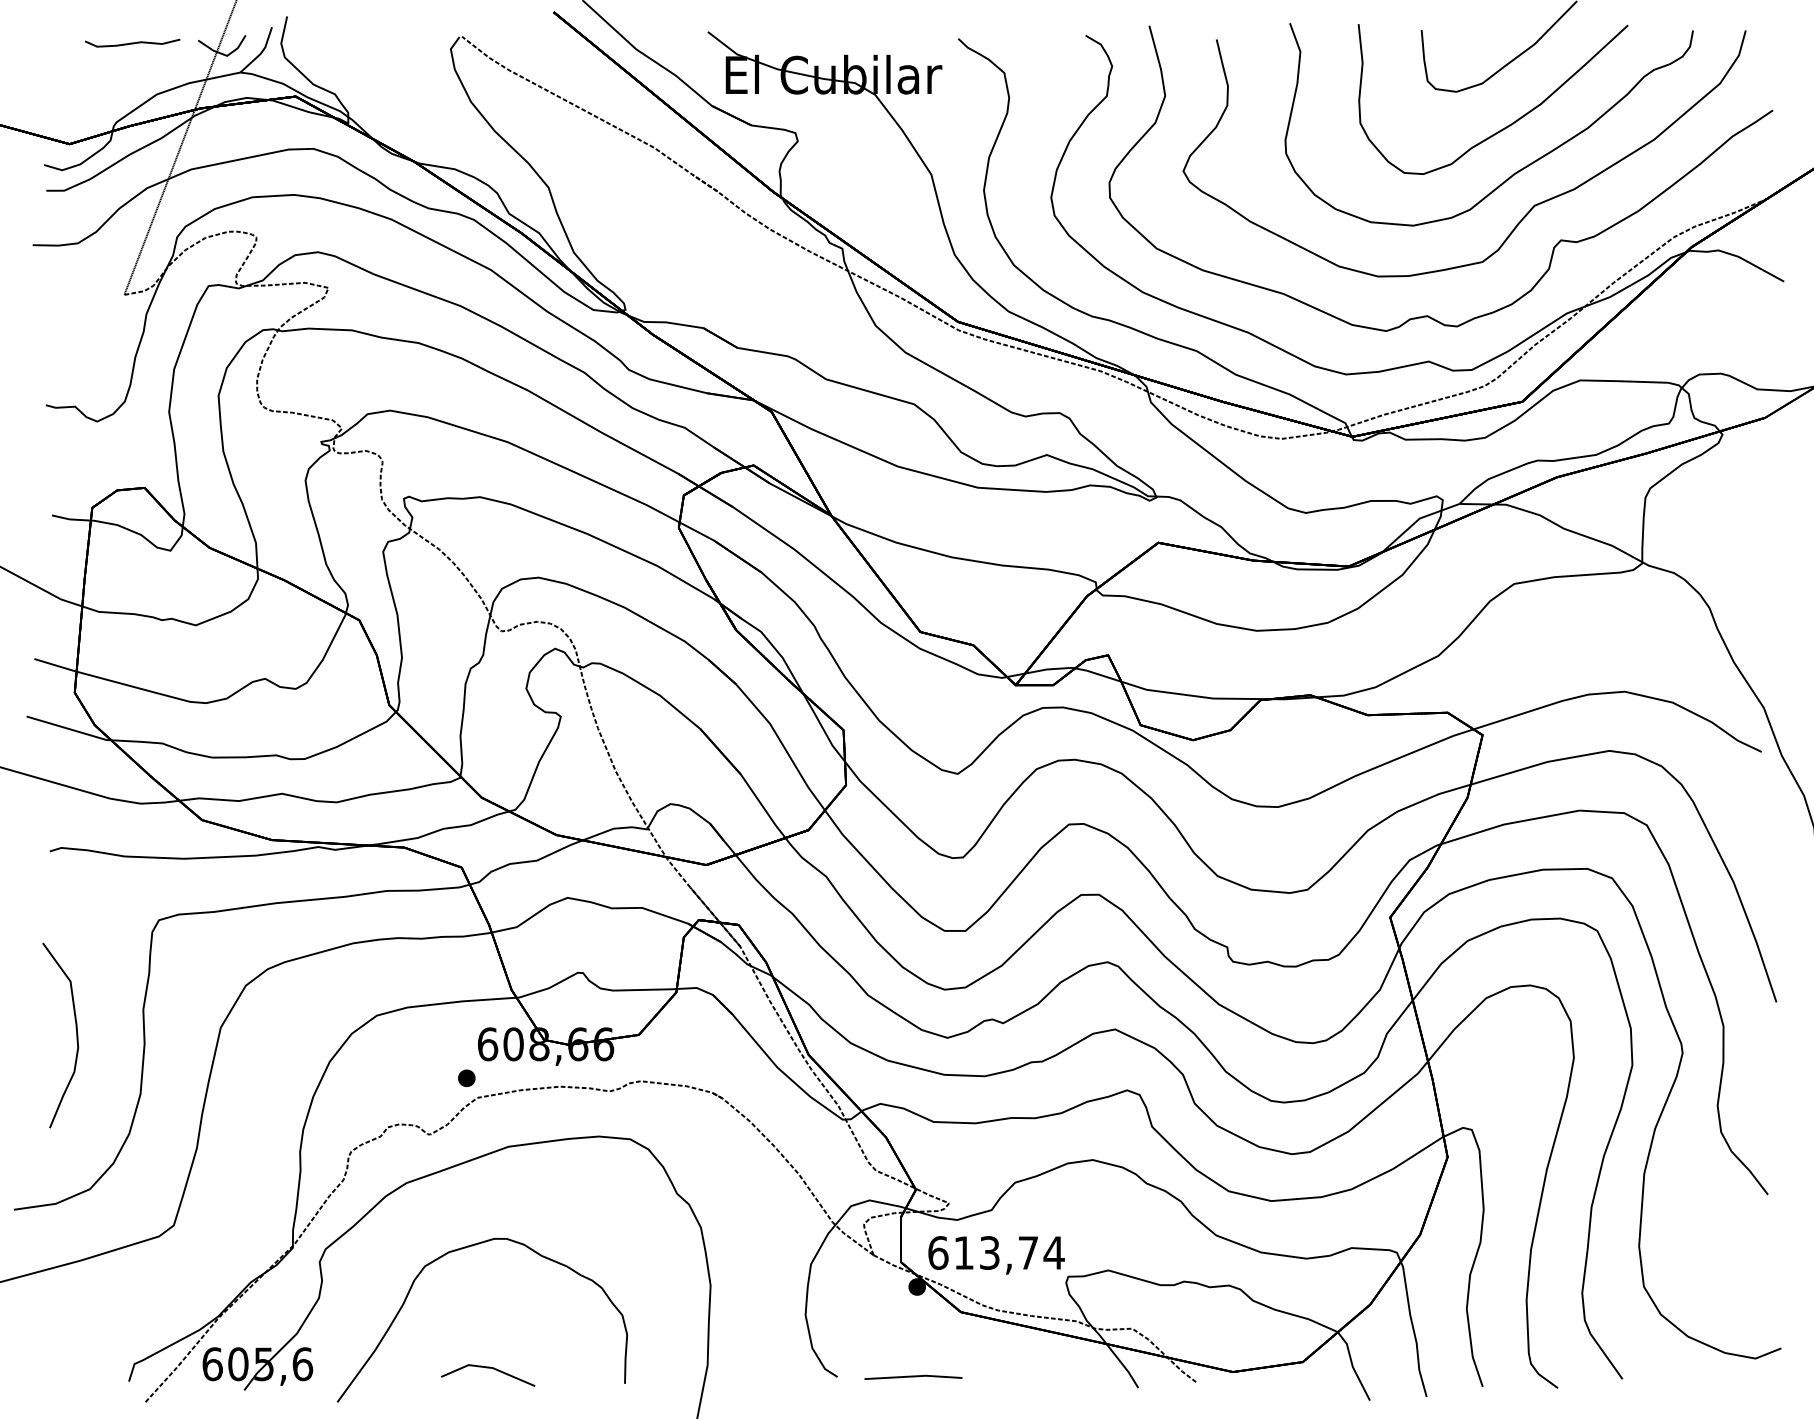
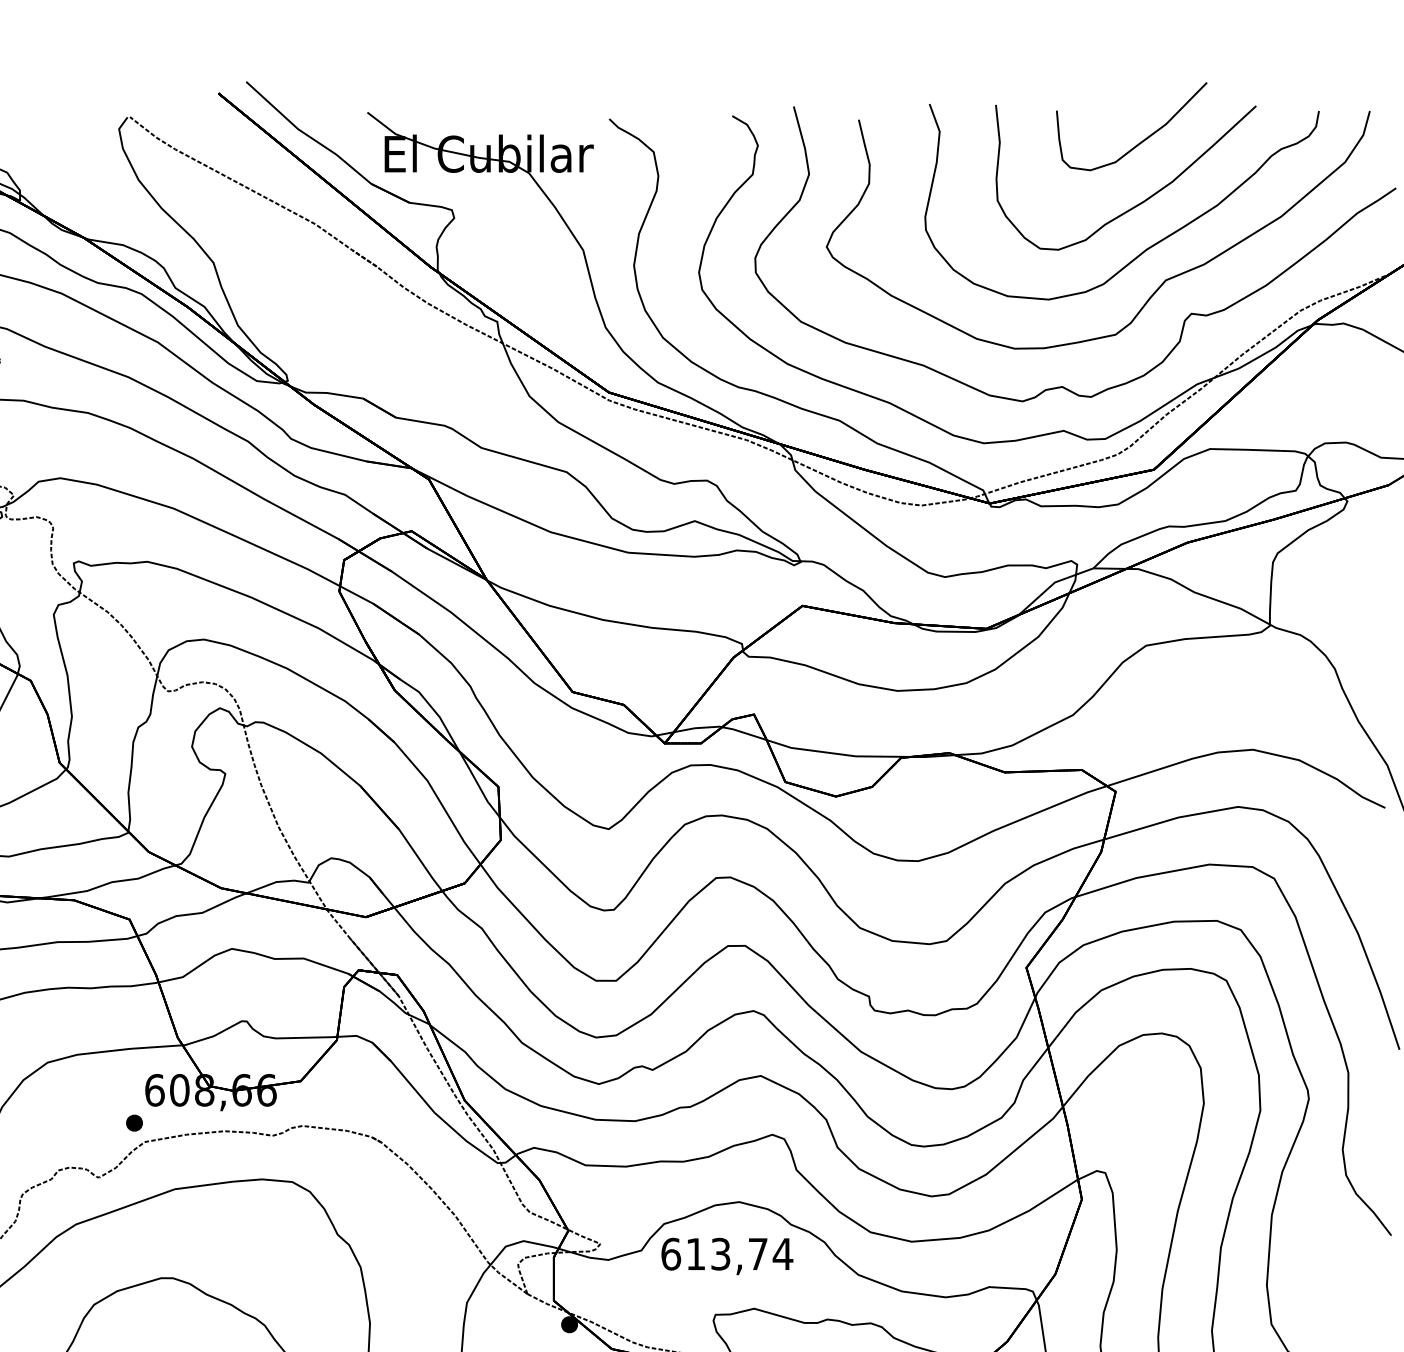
text: (996, 1255) -> (727, 1256), moved

